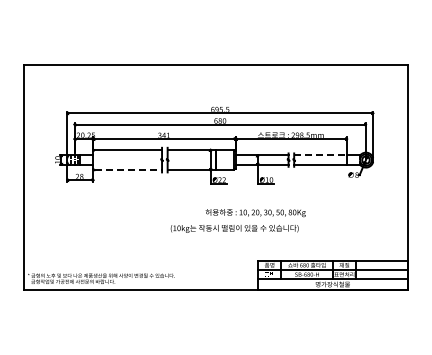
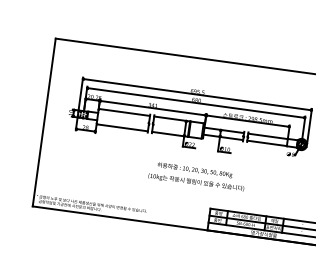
line: (321, 155) -> (268, 136), dashed -> solid
line: (129, 170) -> (123, 128), dashed -> solid
text: (255, 213) -> (194, 170), moved

